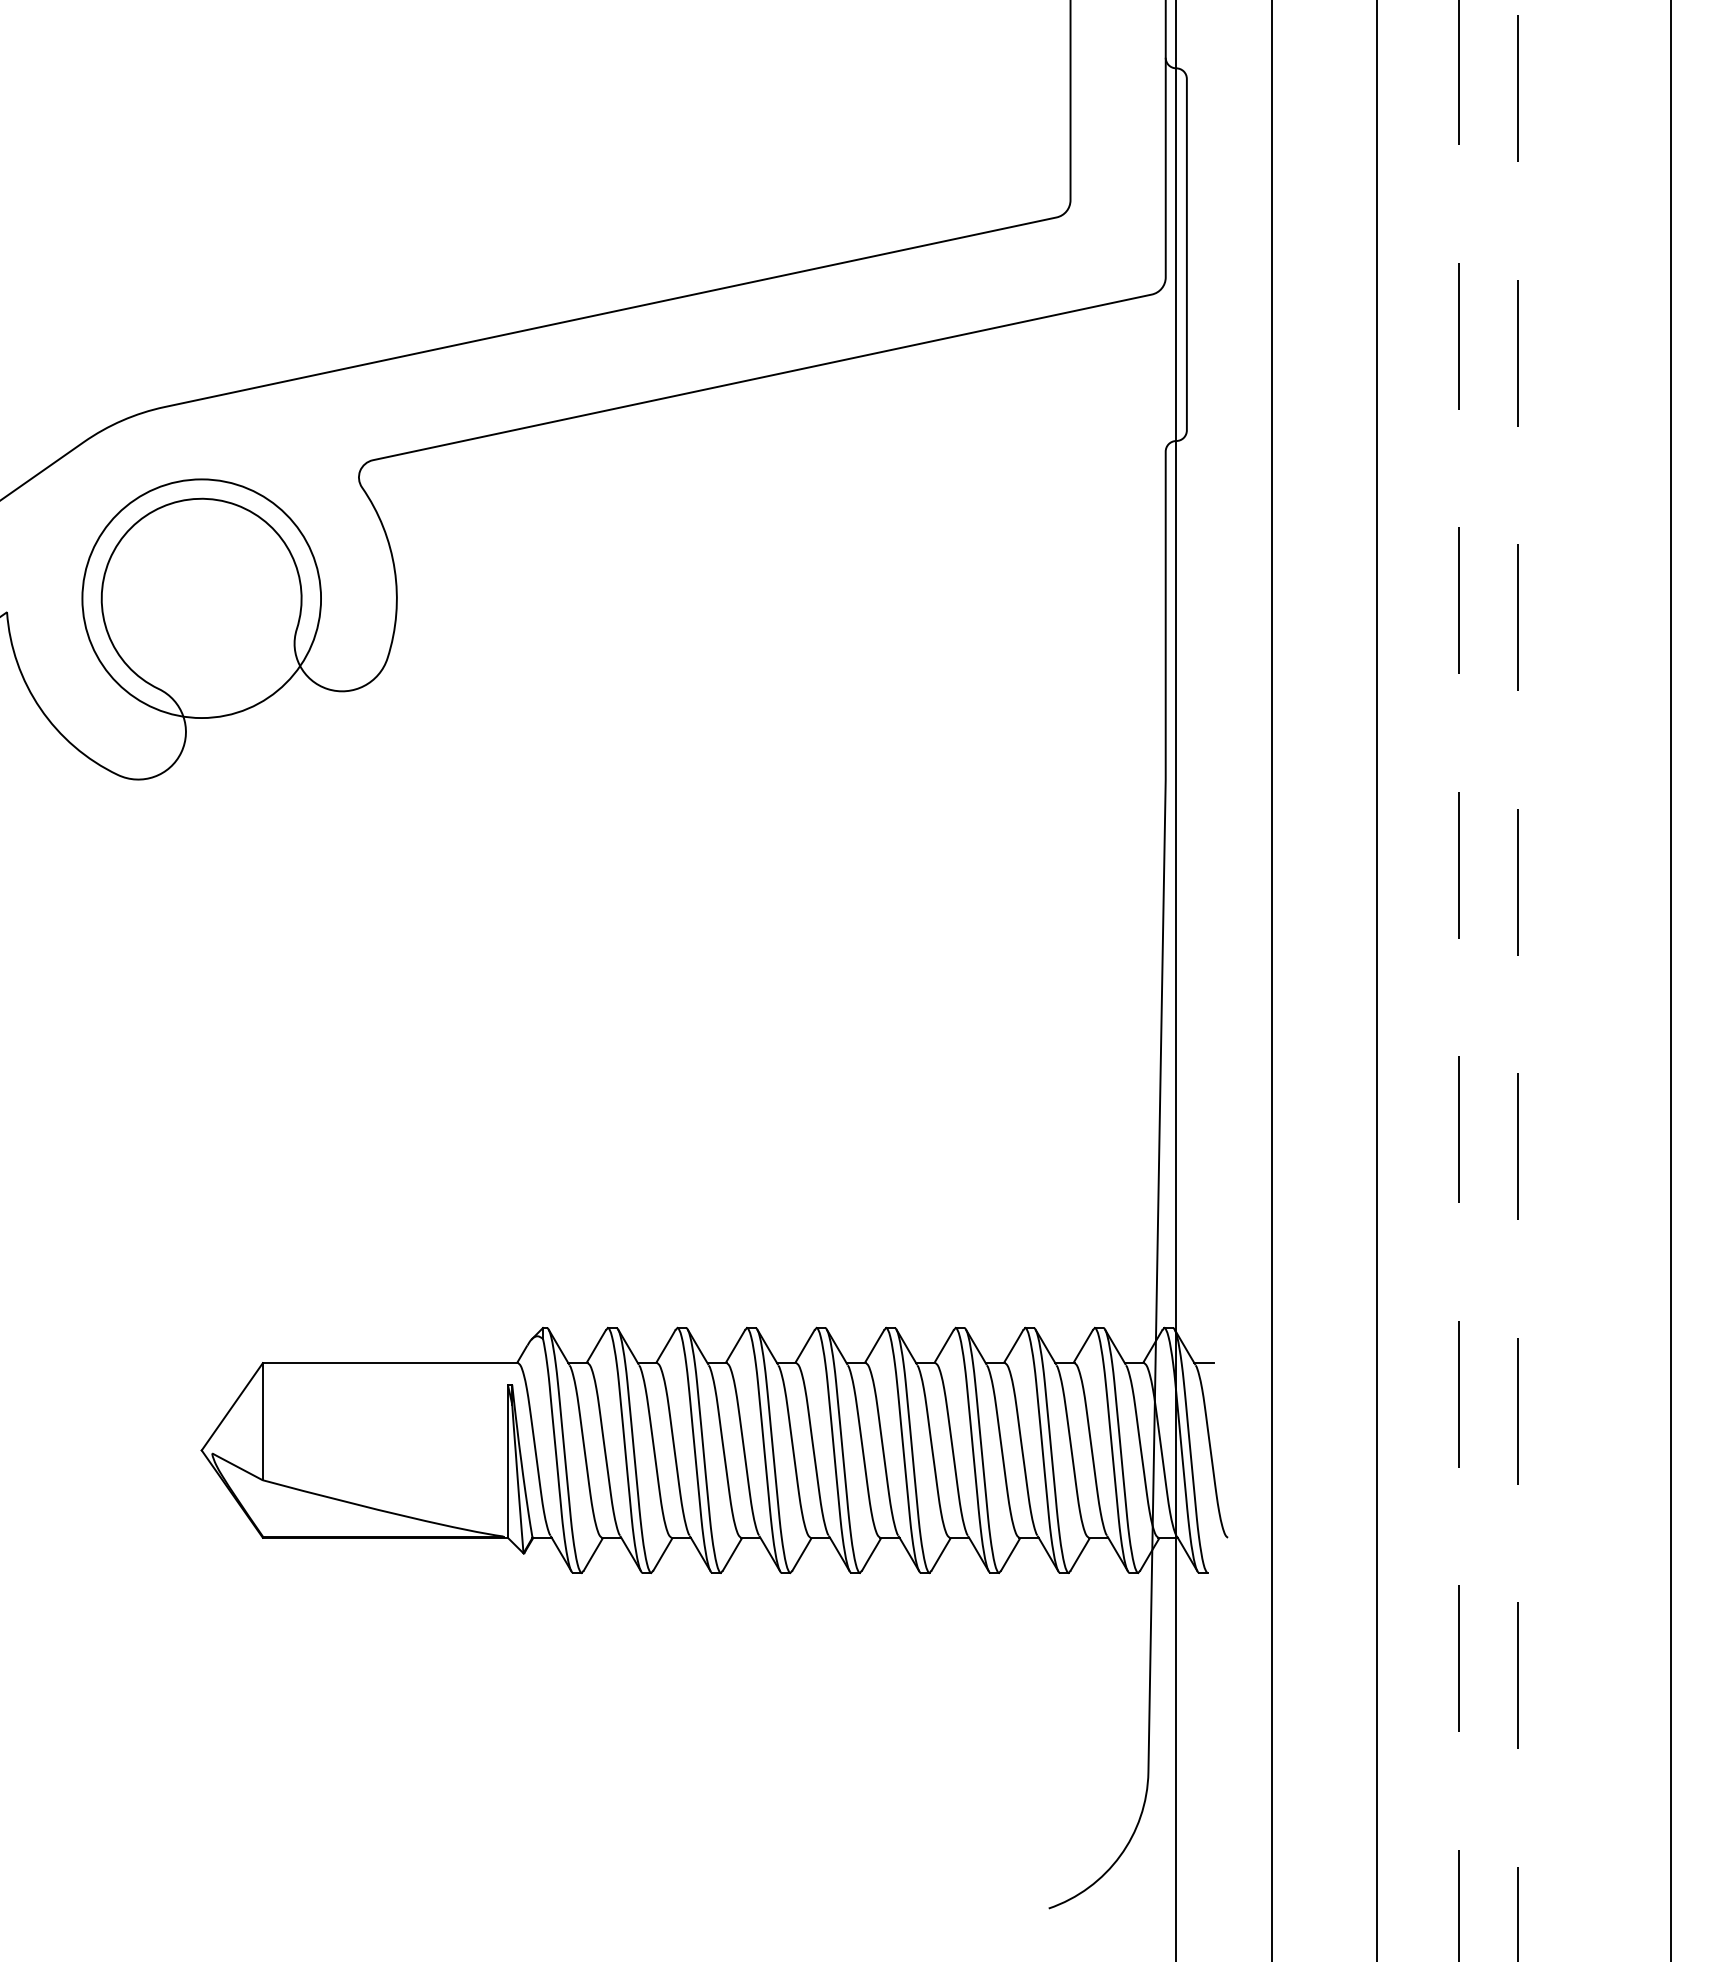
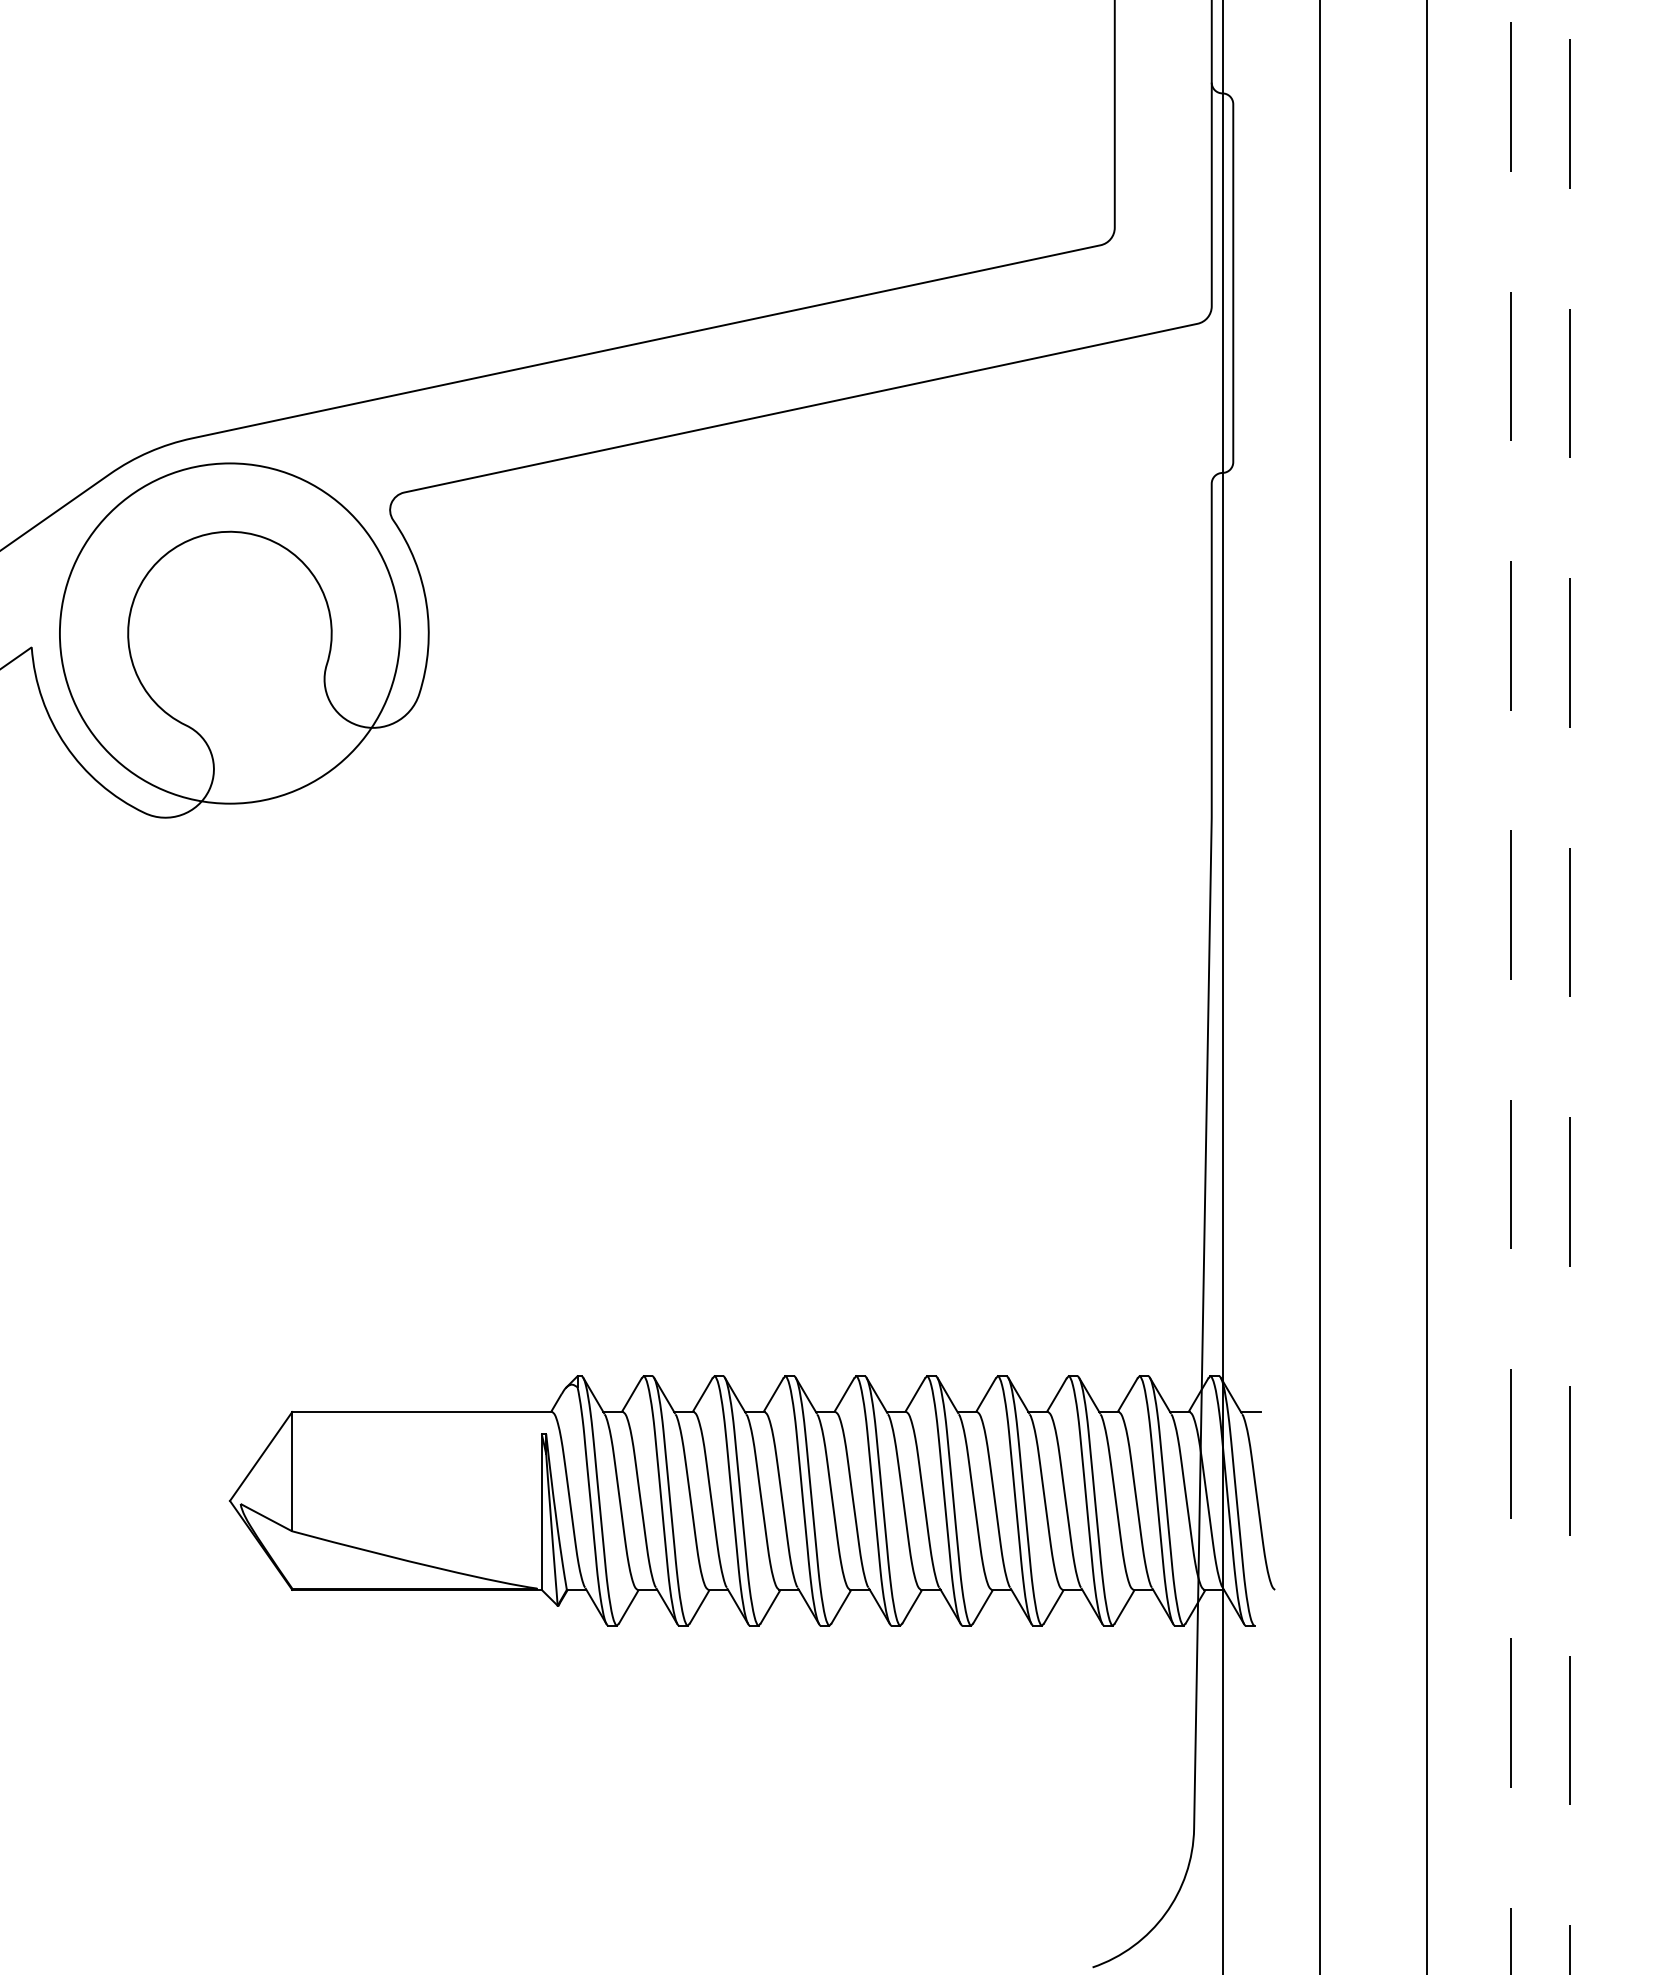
circle: (201, 598) -> (229, 633), size x1.4

